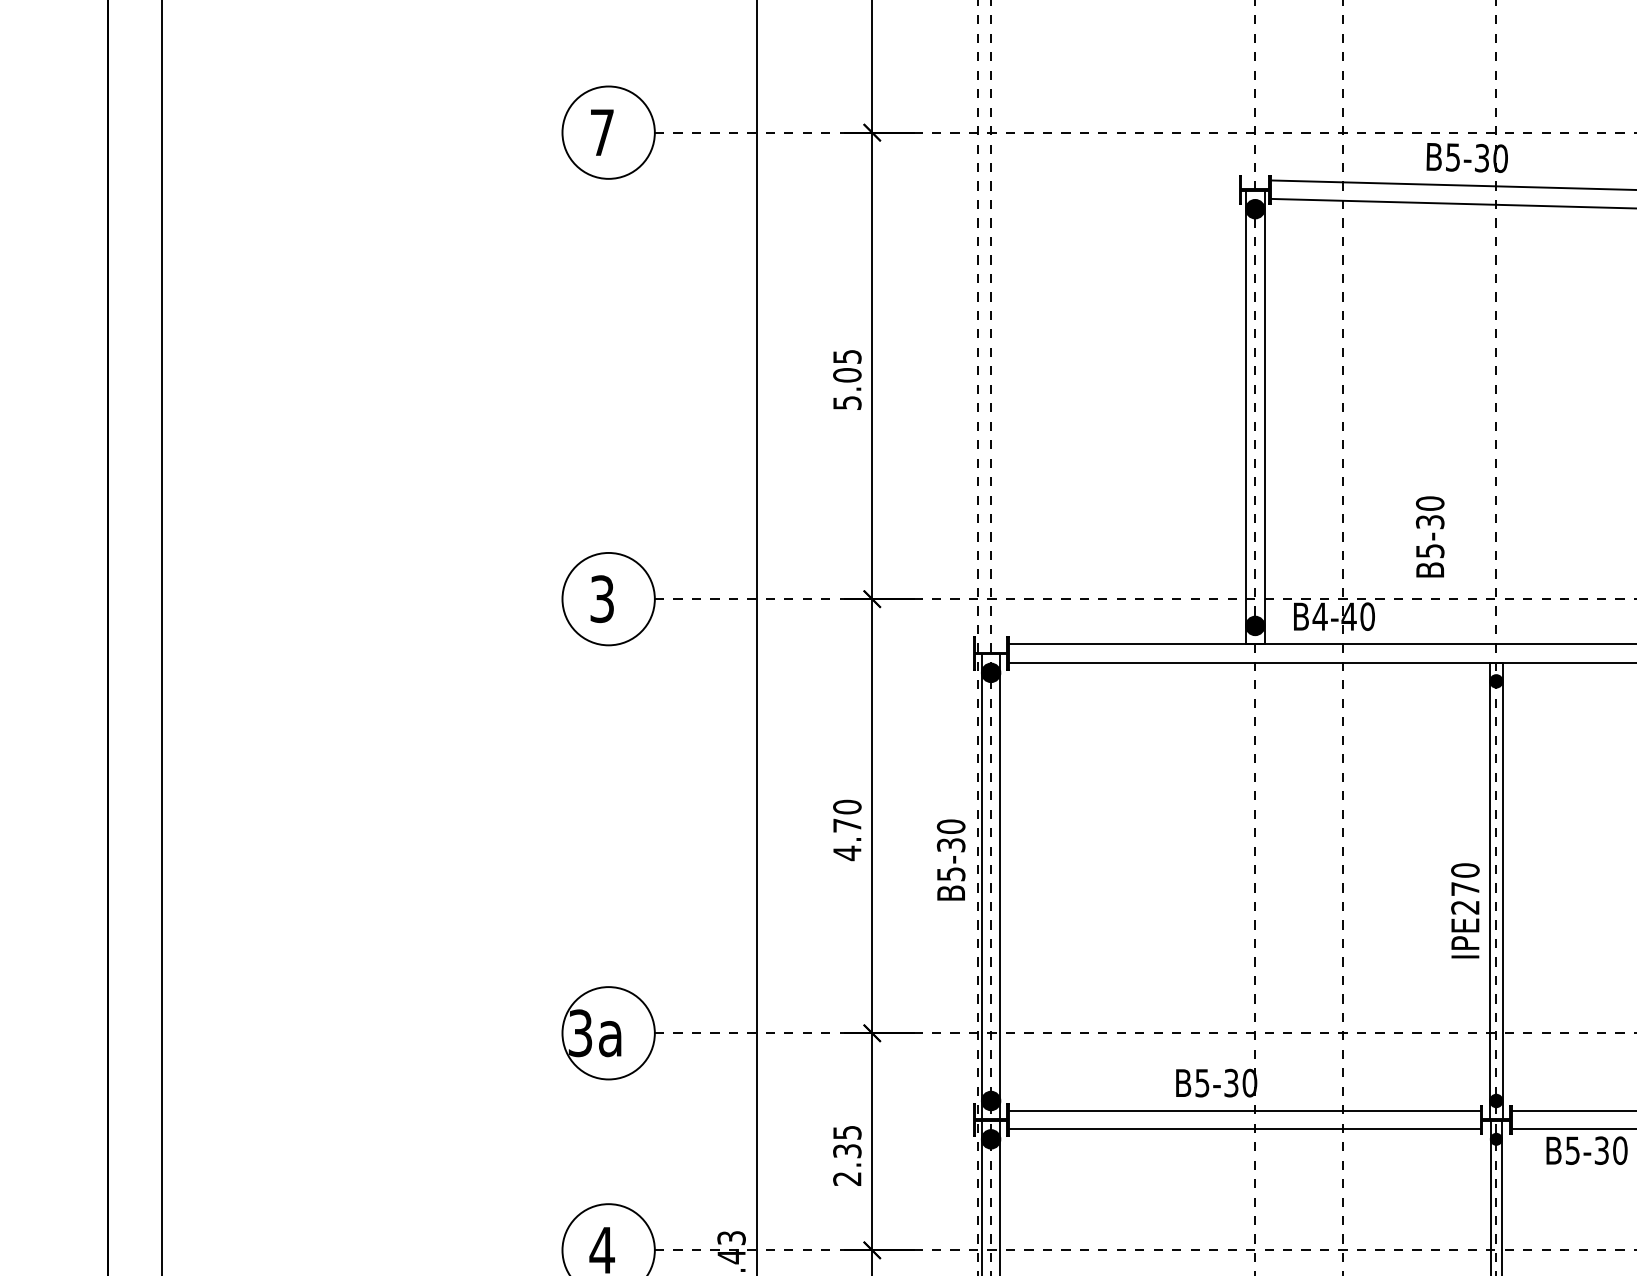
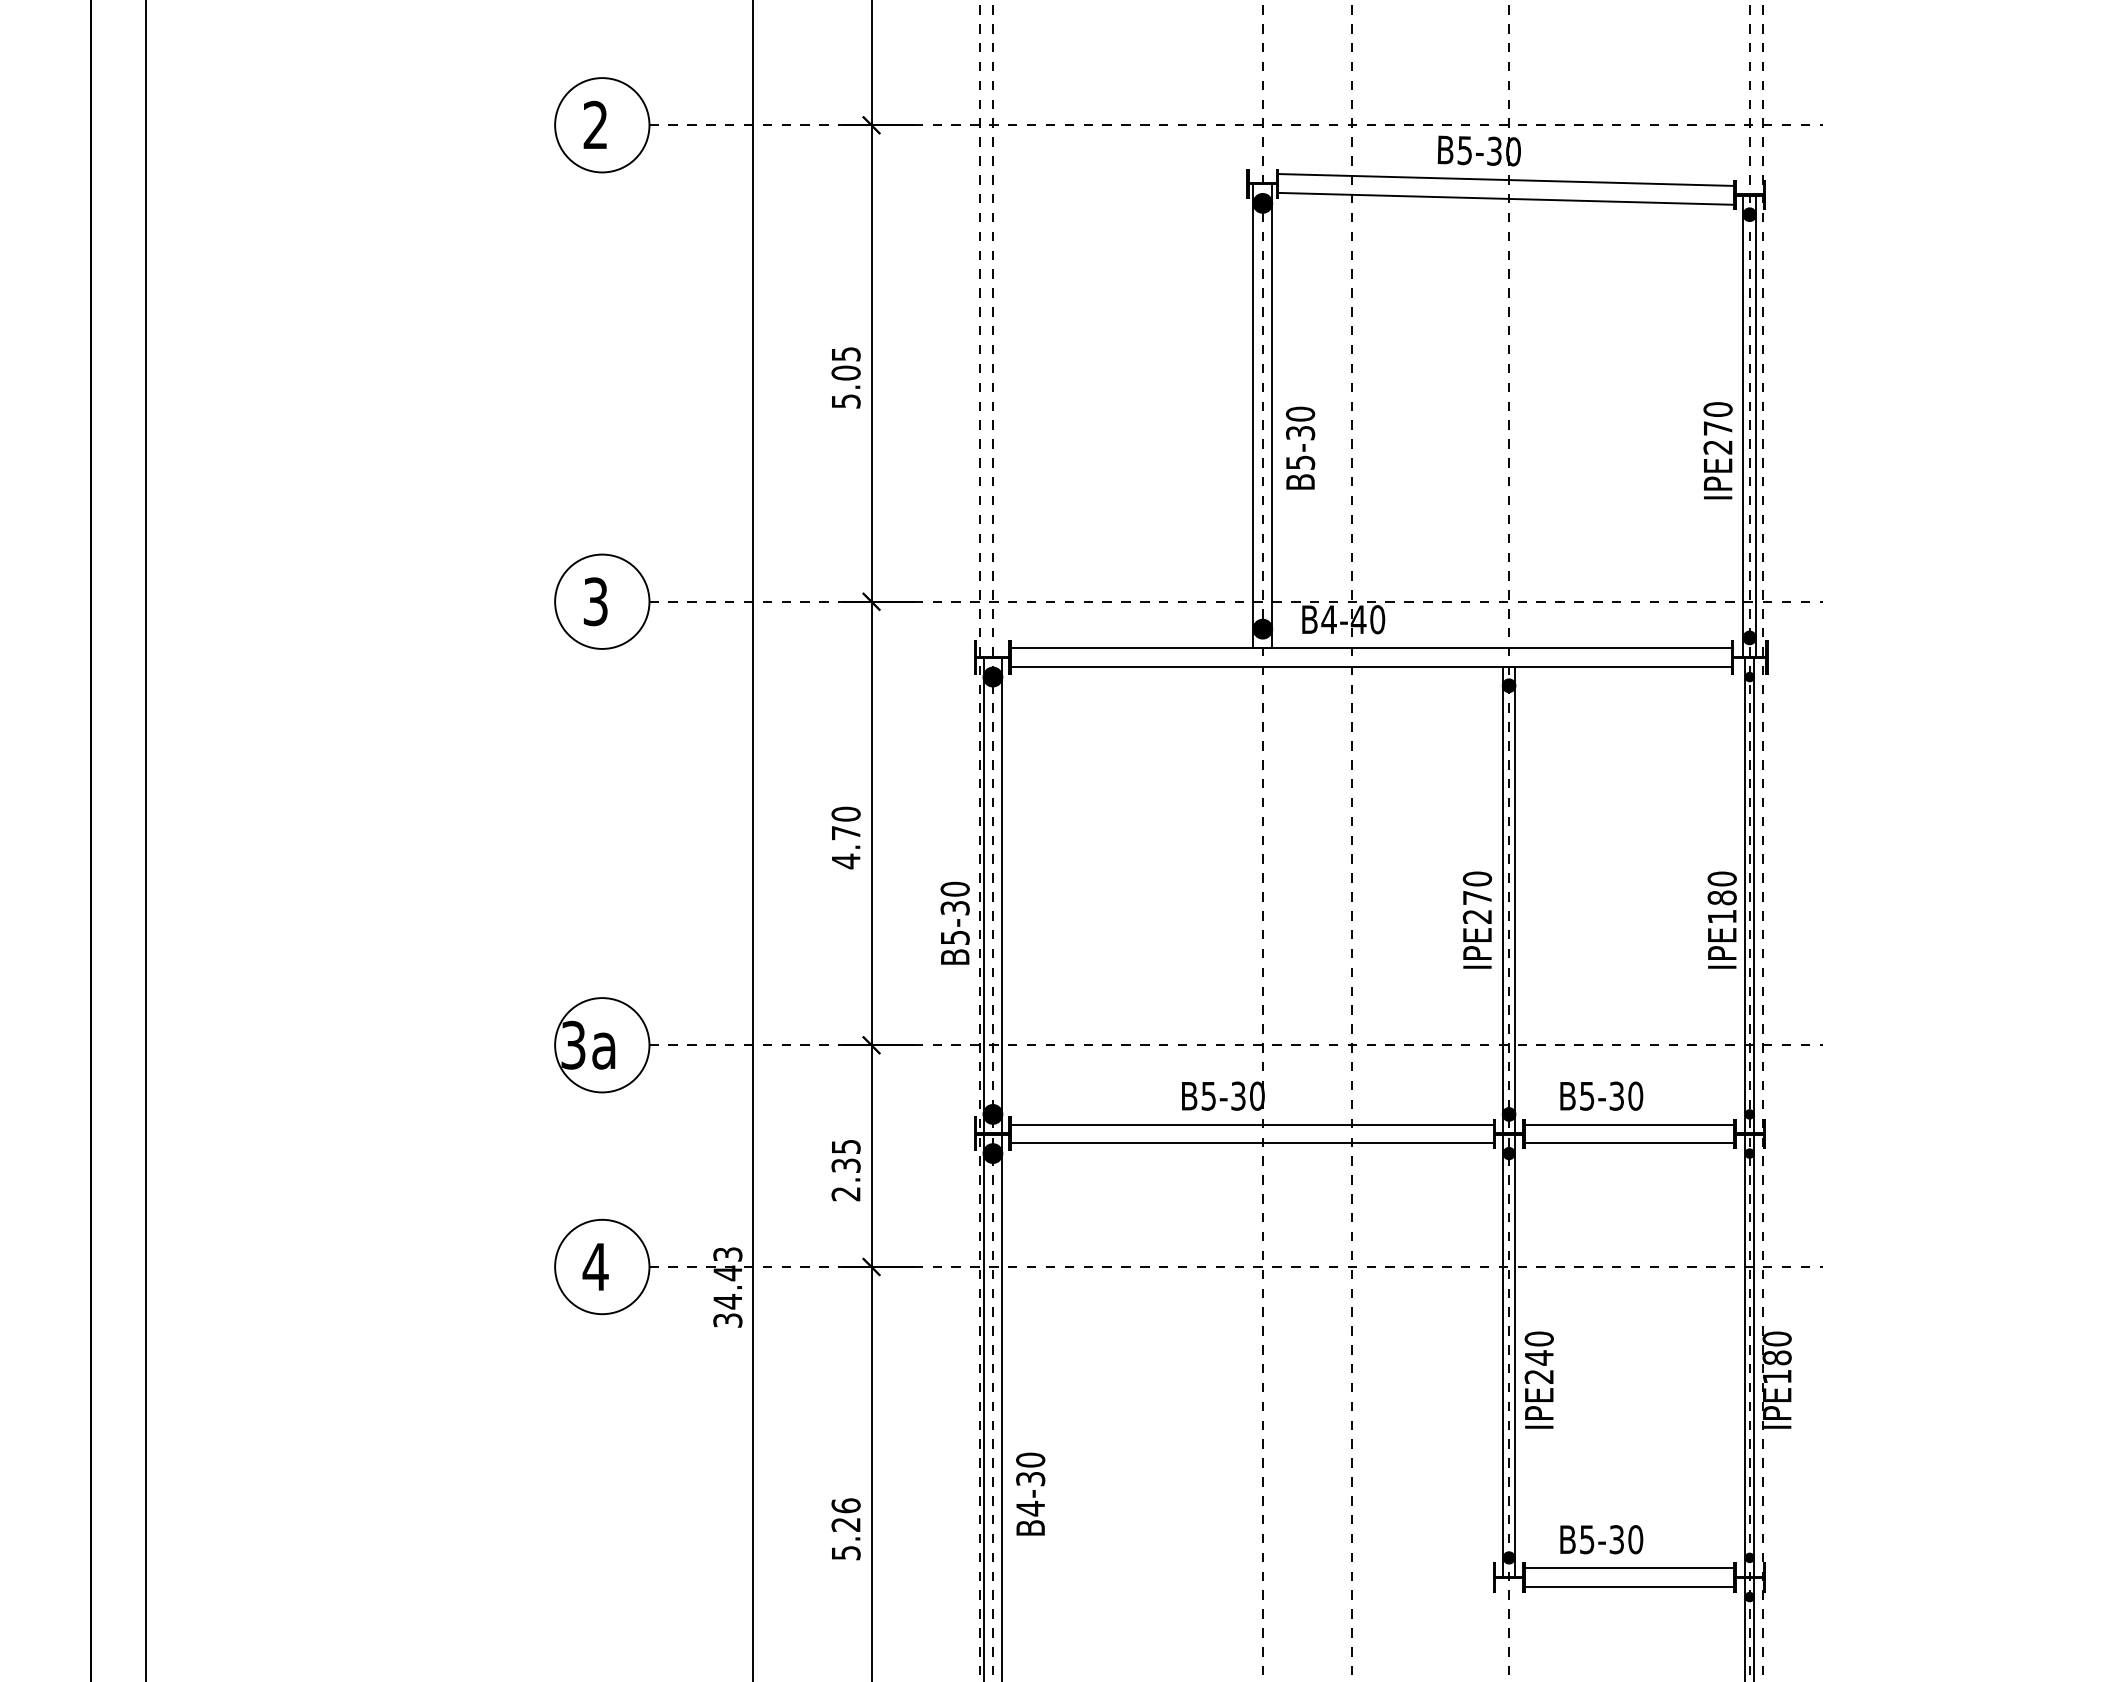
text: (602, 131) -> (595, 124), 7 -> 2
text: (1430, 536) -> (1300, 447), moved
text: (950, 859) -> (954, 922), moved
text: (1586, 1150) -> (1601, 1095), moved

